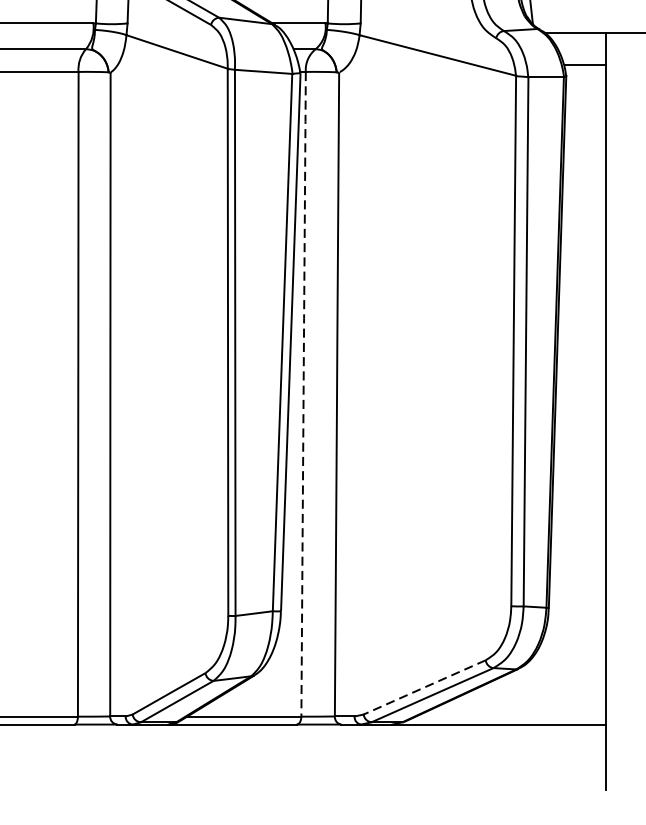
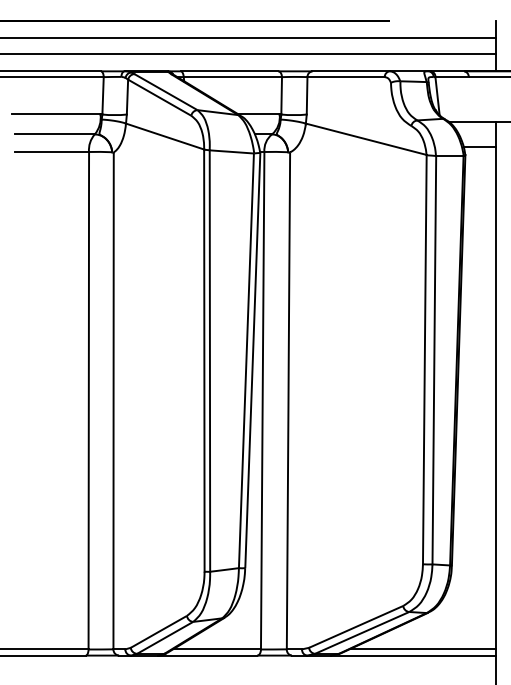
line: (303, 392) -> (262, 399), dashed -> solid
line: (425, 686) -> (356, 626), dashed -> solid
line: (510, 716) -> (422, 649), added

